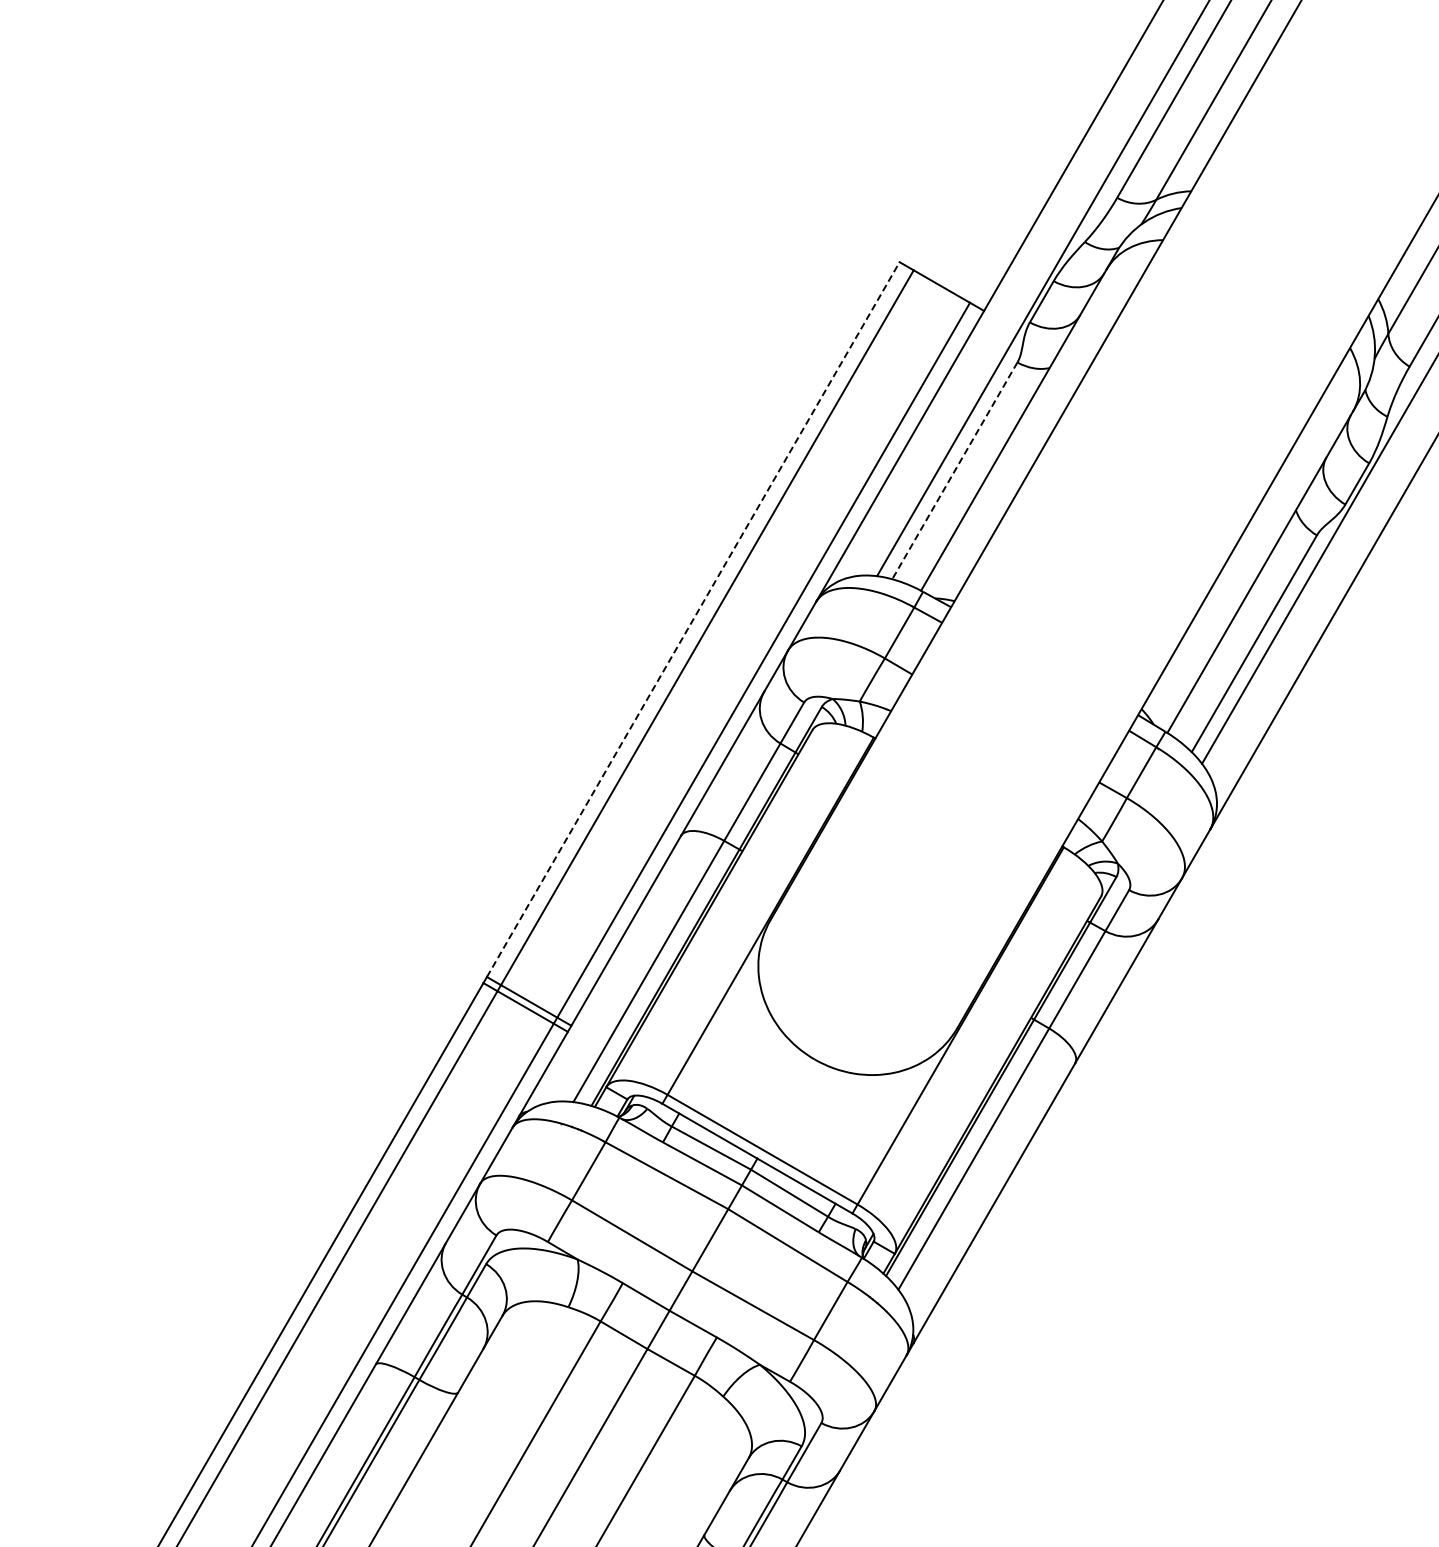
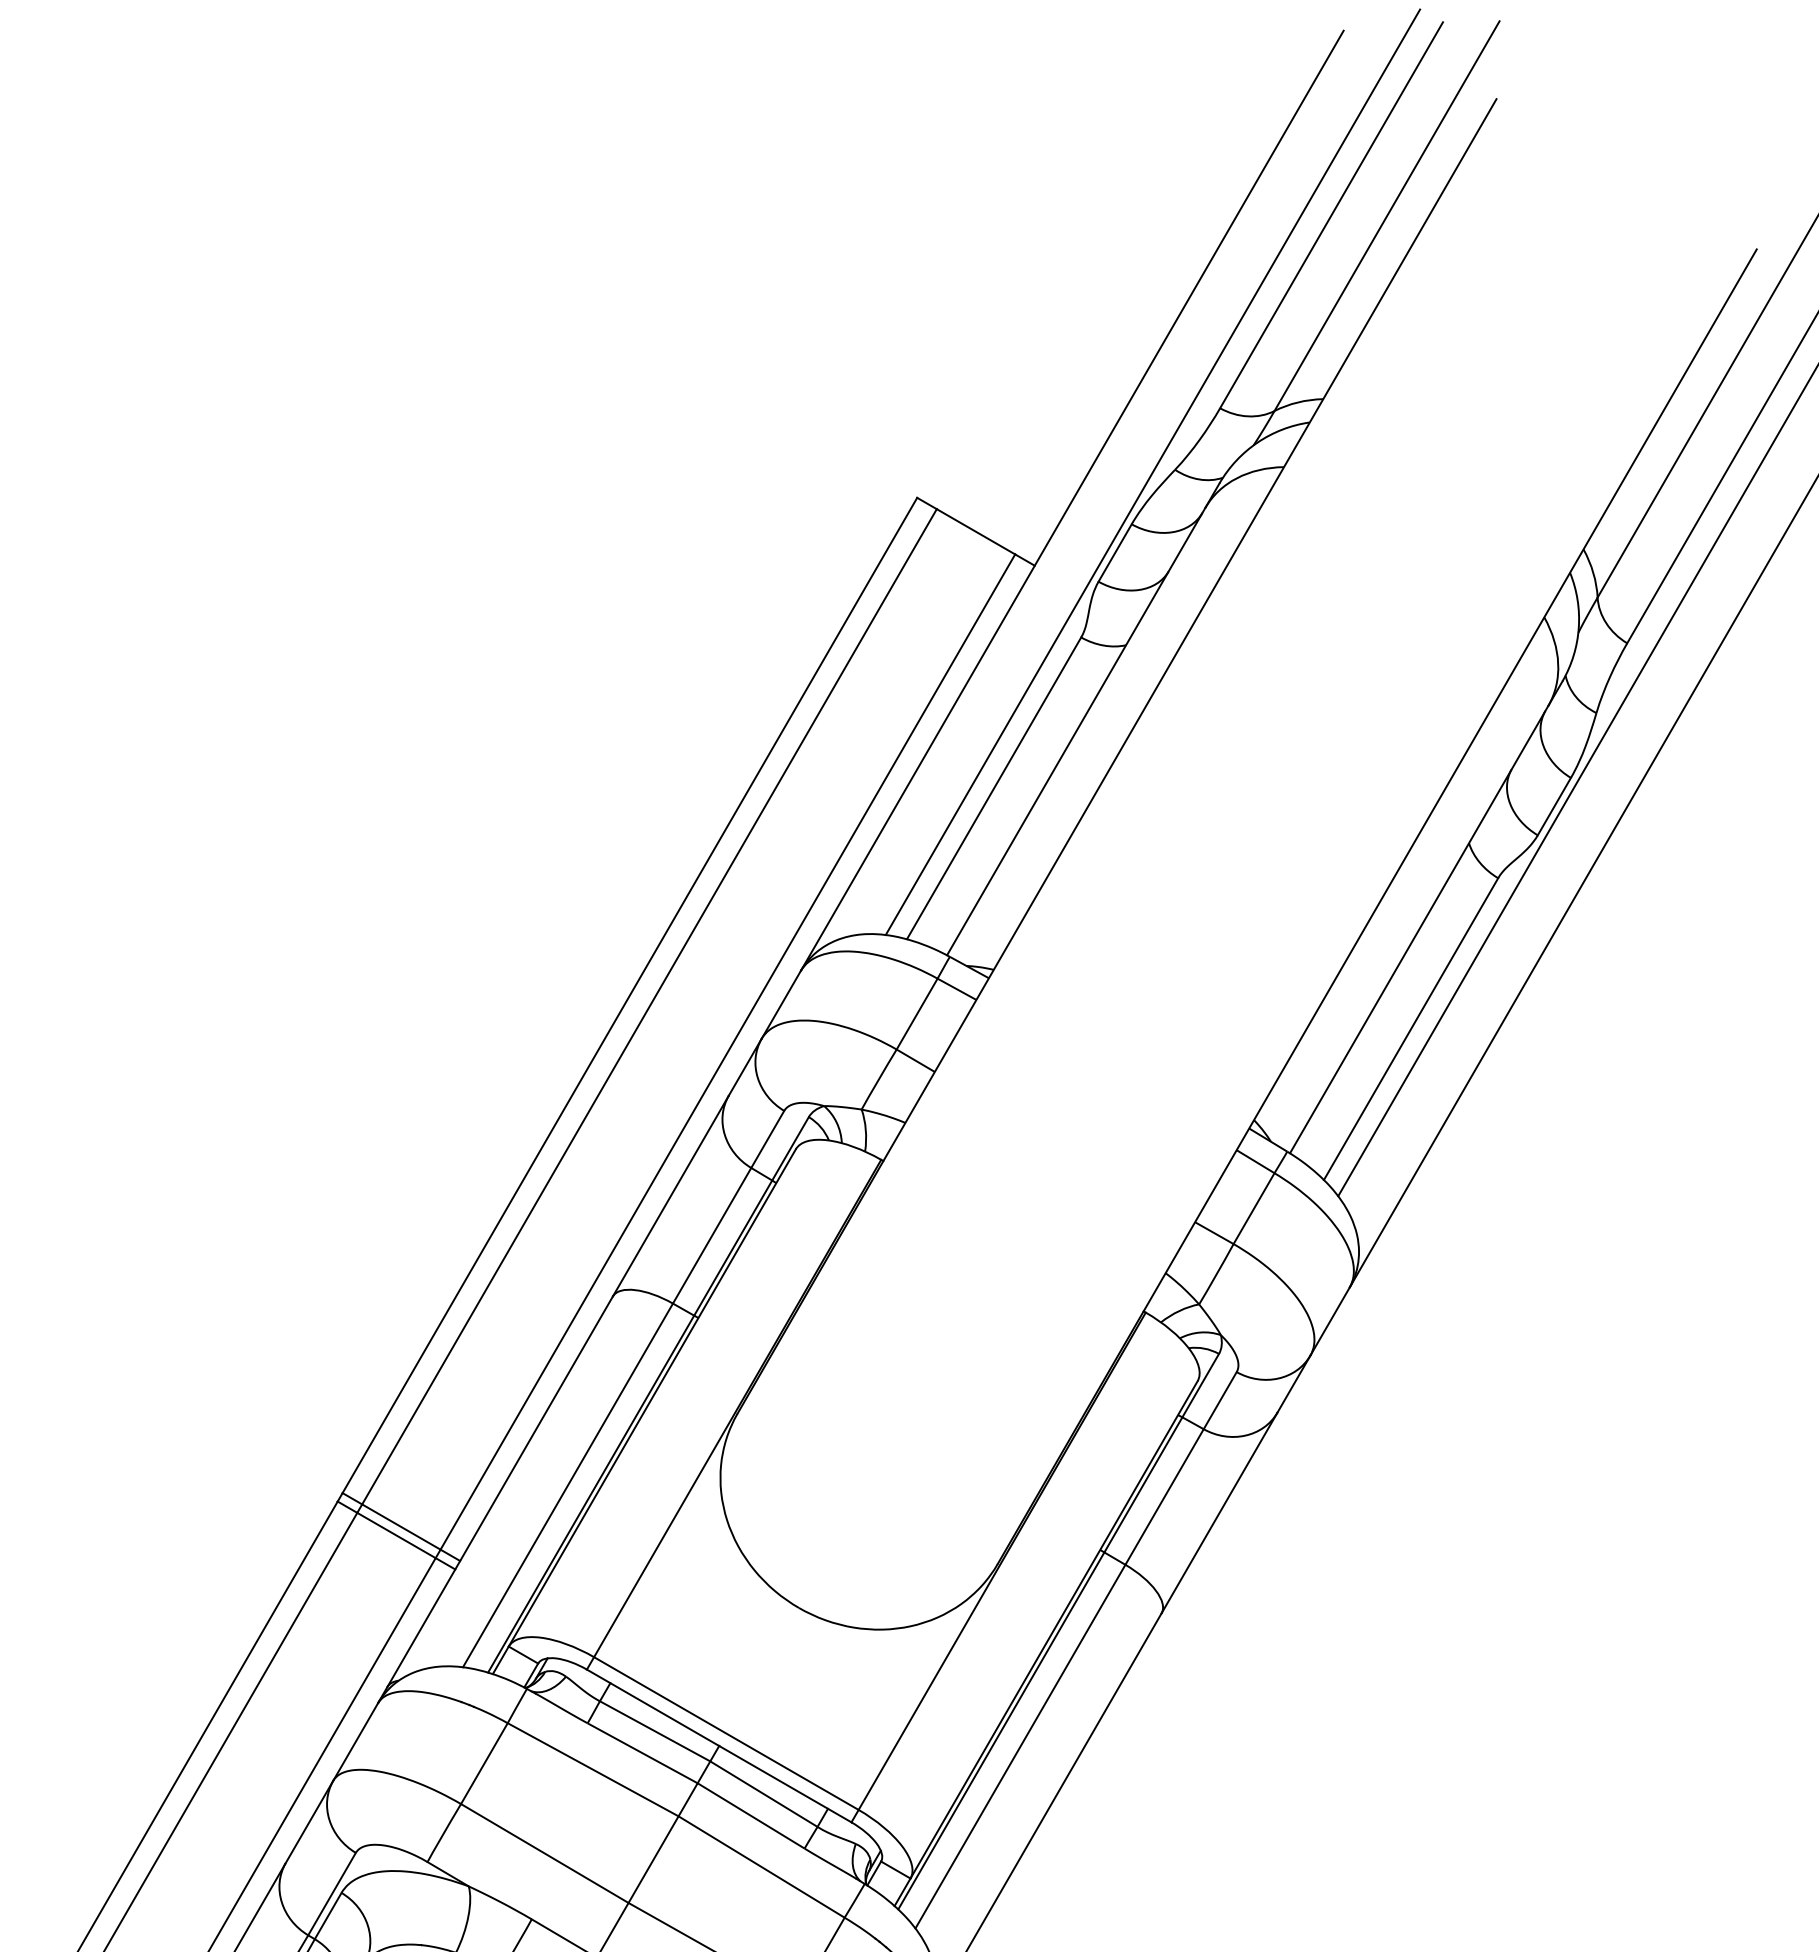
line: (954, 471) -> (993, 789), dashed -> solid
line: (693, 619) -> (630, 995), dashed -> solid

